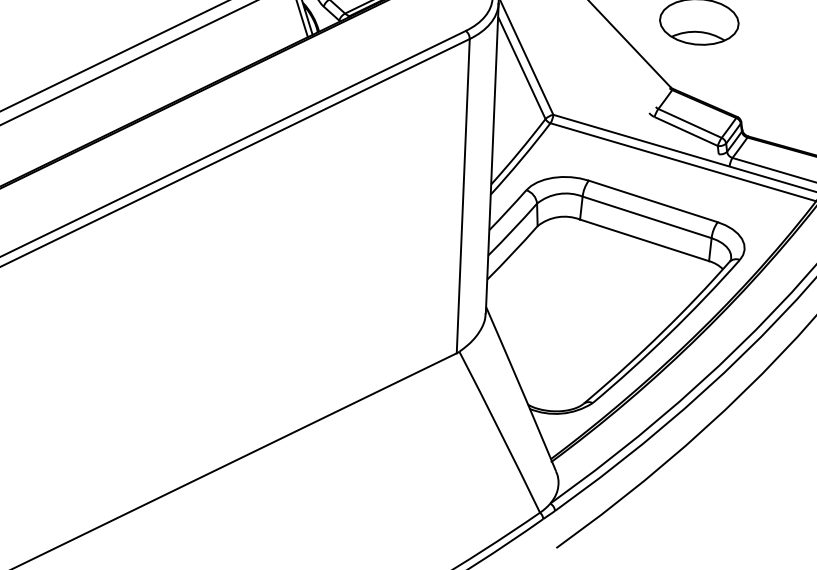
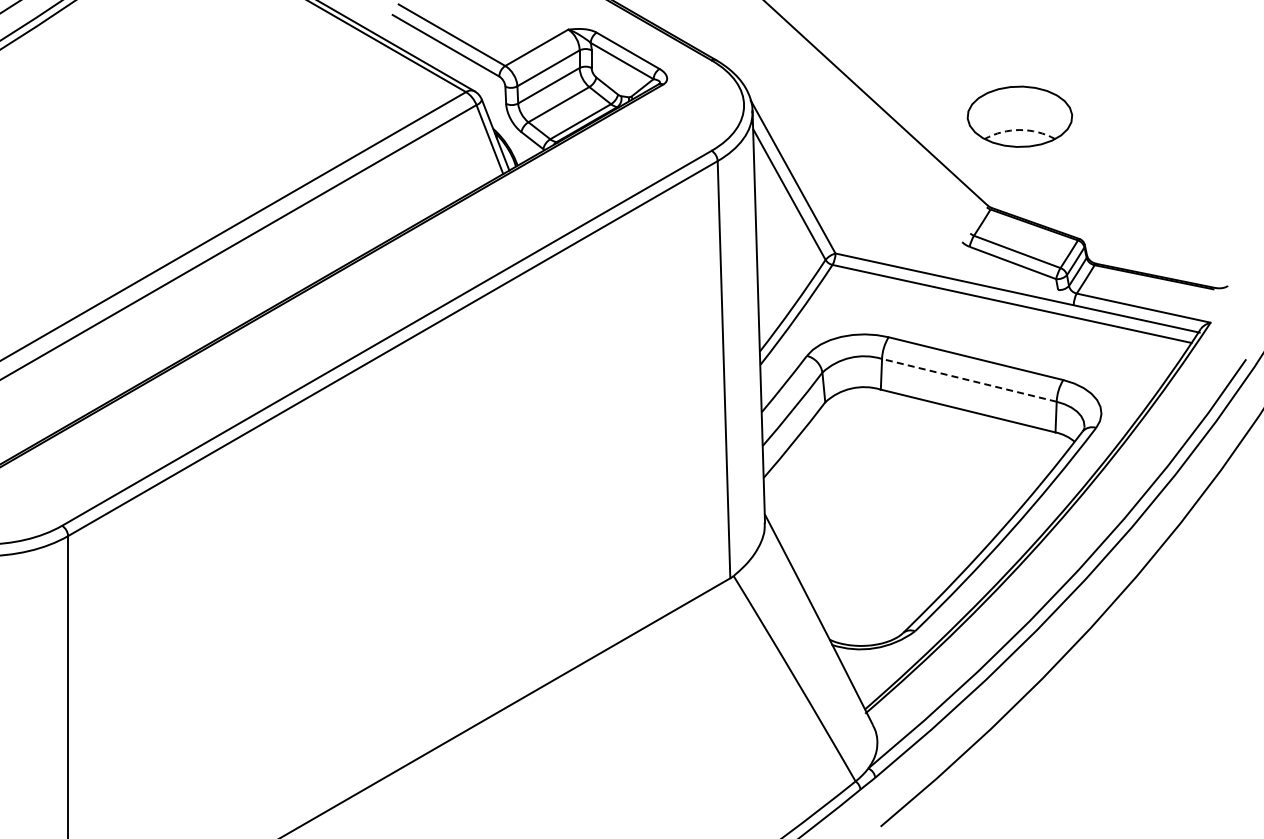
arc: (698, 32) -> (1019, 130), solid -> dashed
line: (647, 217) -> (969, 380), solid -> dashed

